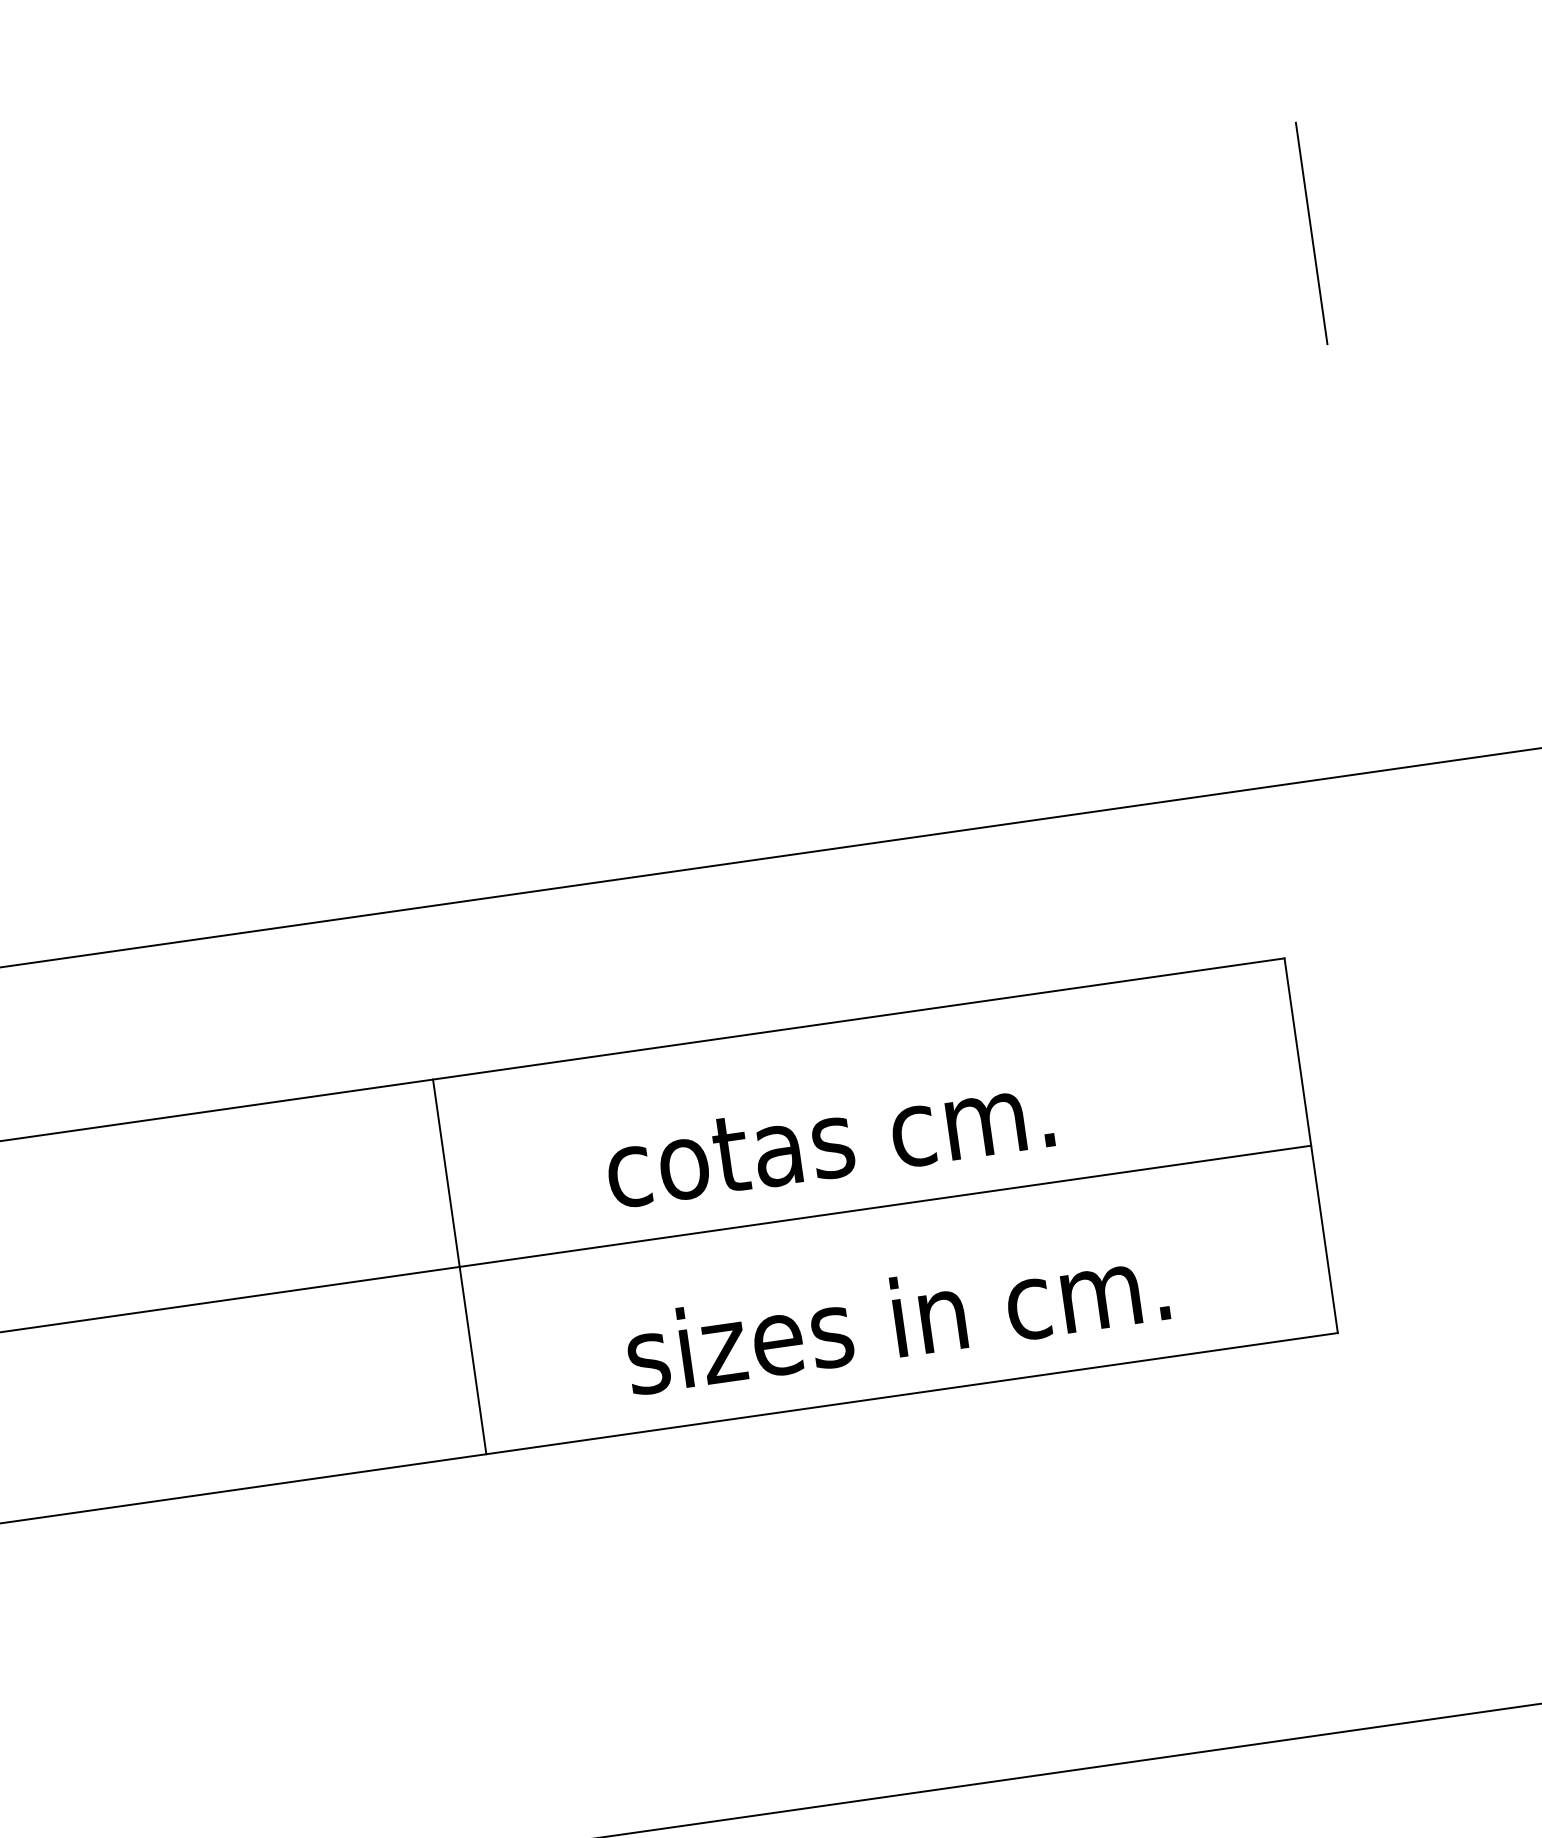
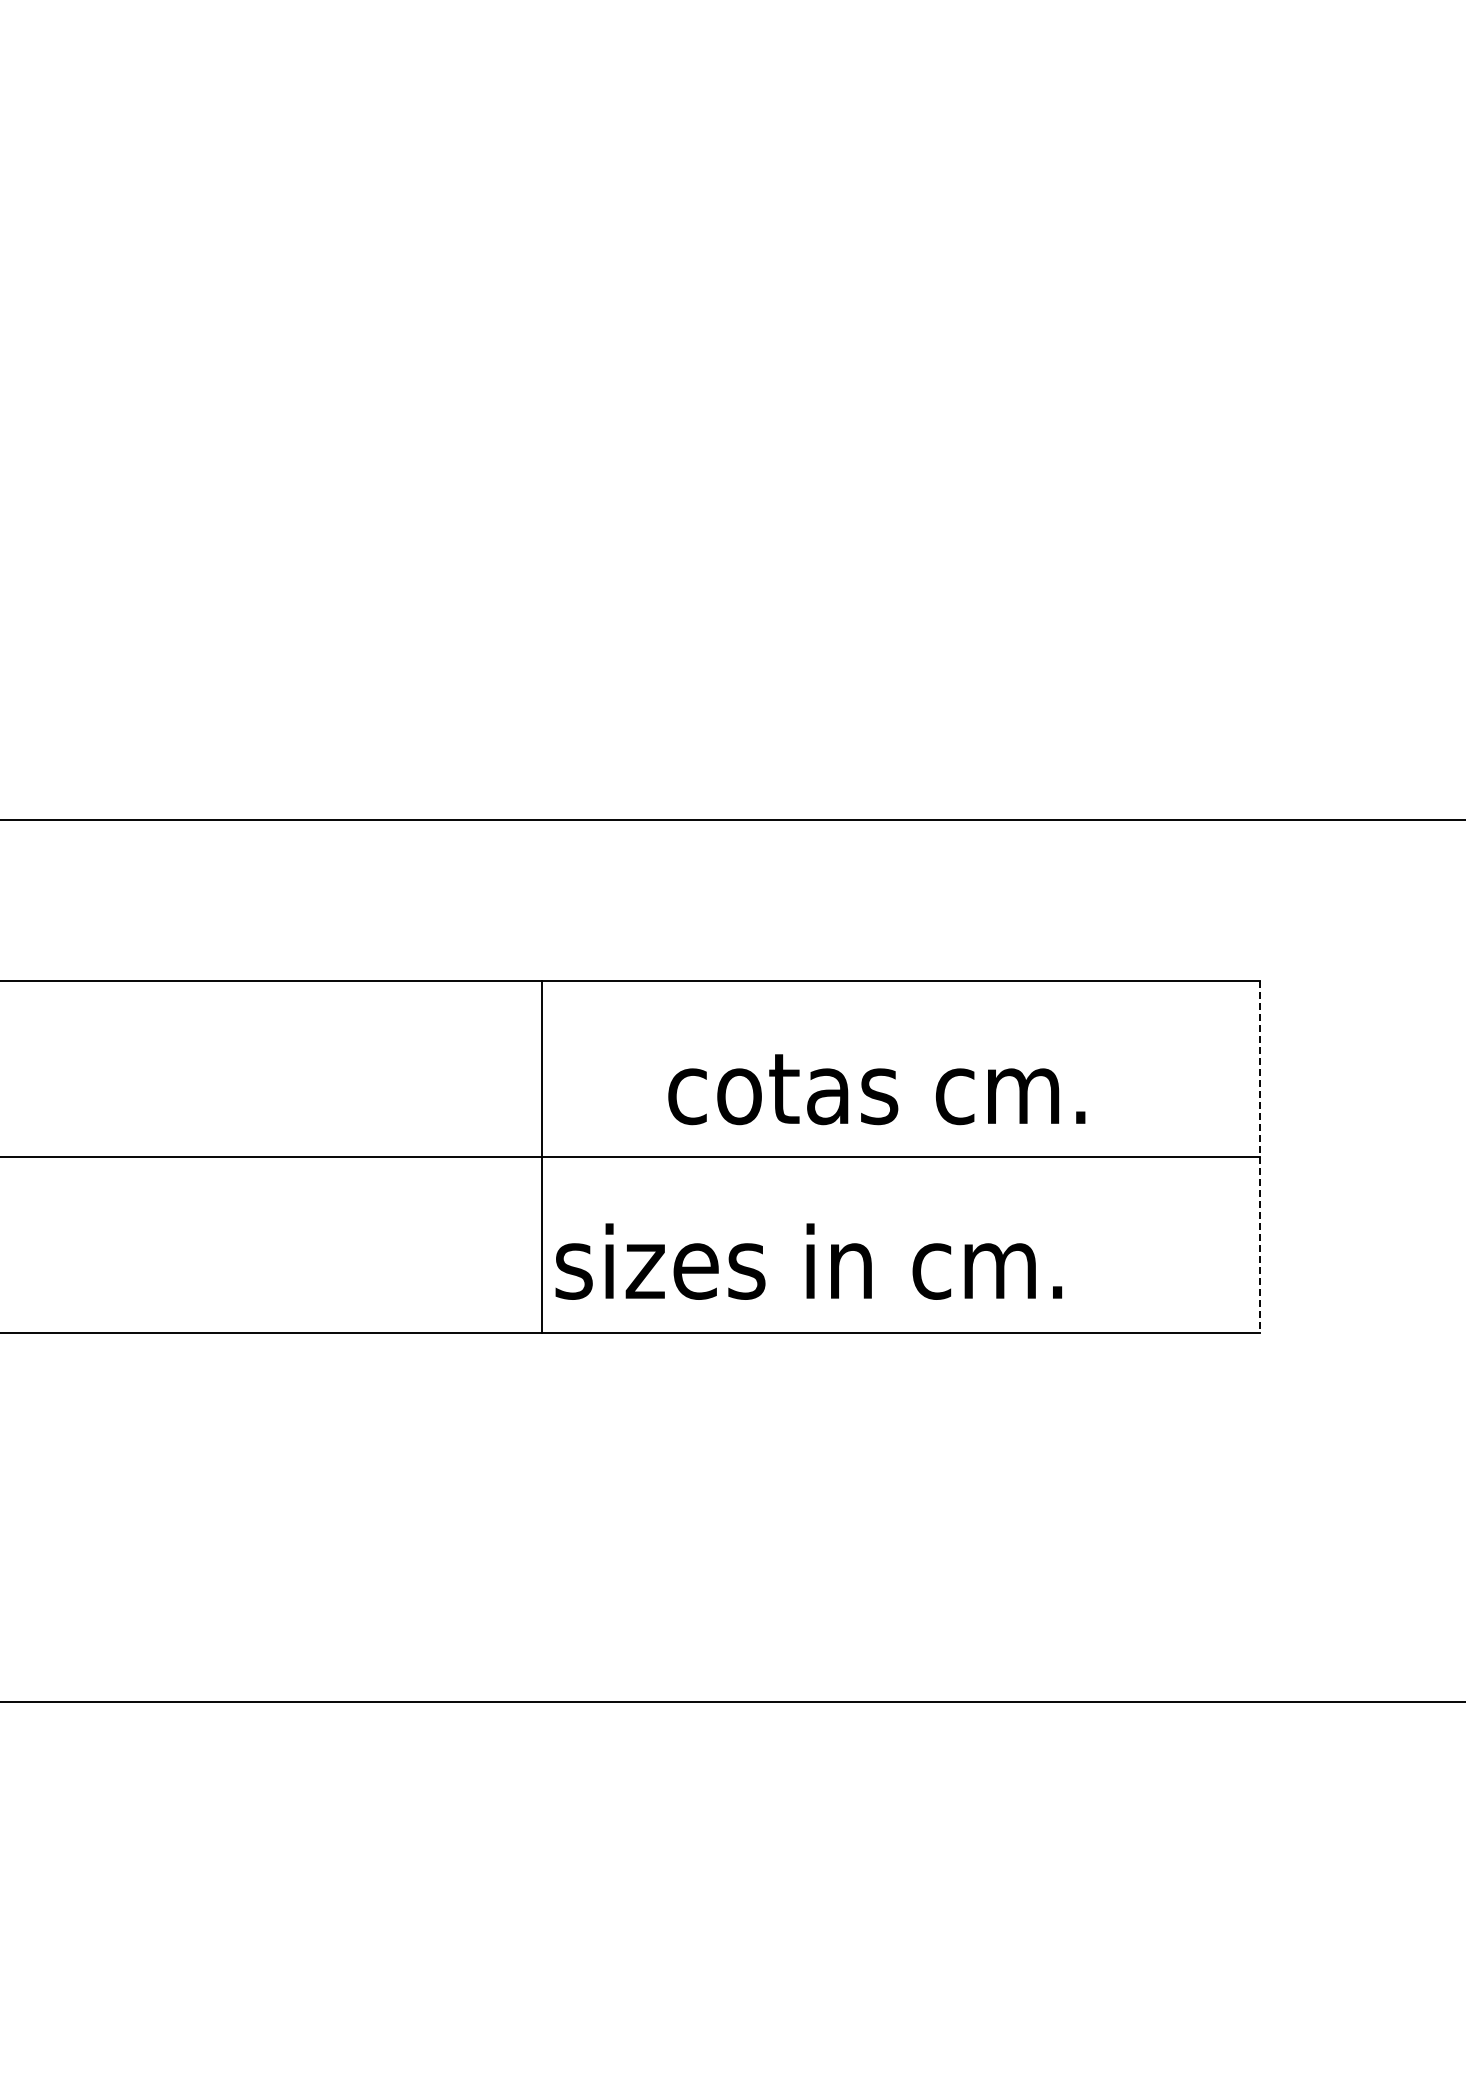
line: (1311, 232) -> (1380, 314), removed
text: (829, 1141) -> (876, 1089), moved
line: (1310, 1146) -> (1259, 1157), solid -> dashed
line: (460, 1266) -> (542, 1156), moved
text: (896, 1317) -> (808, 1261), moved

